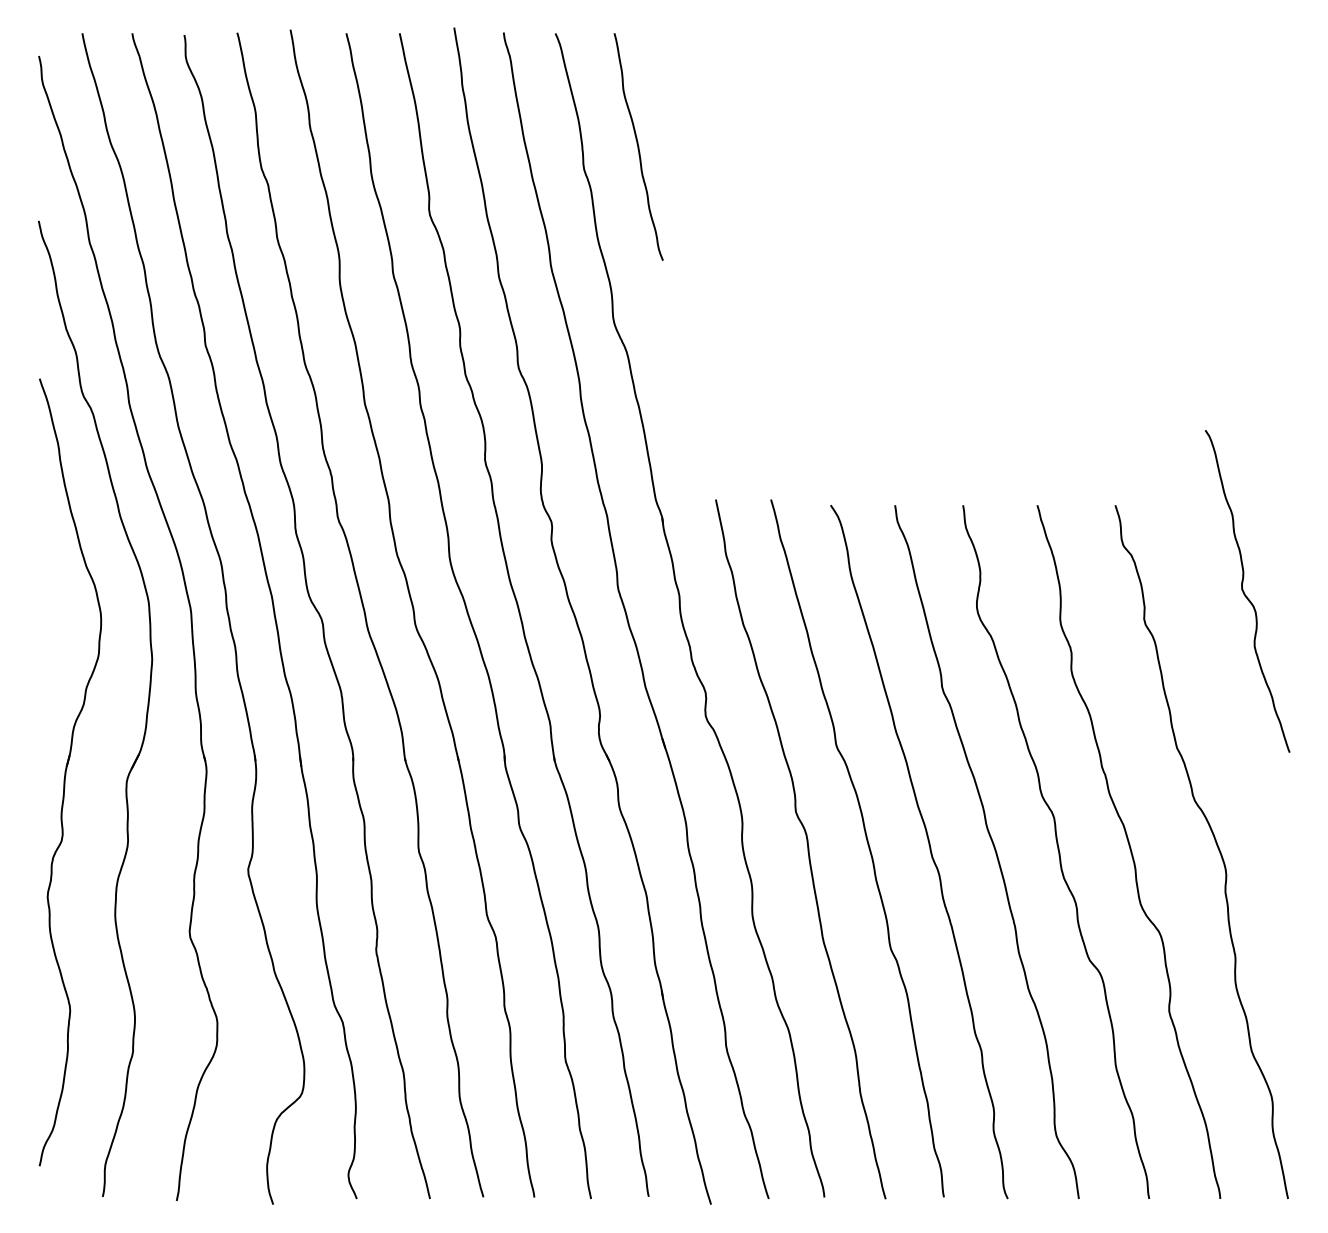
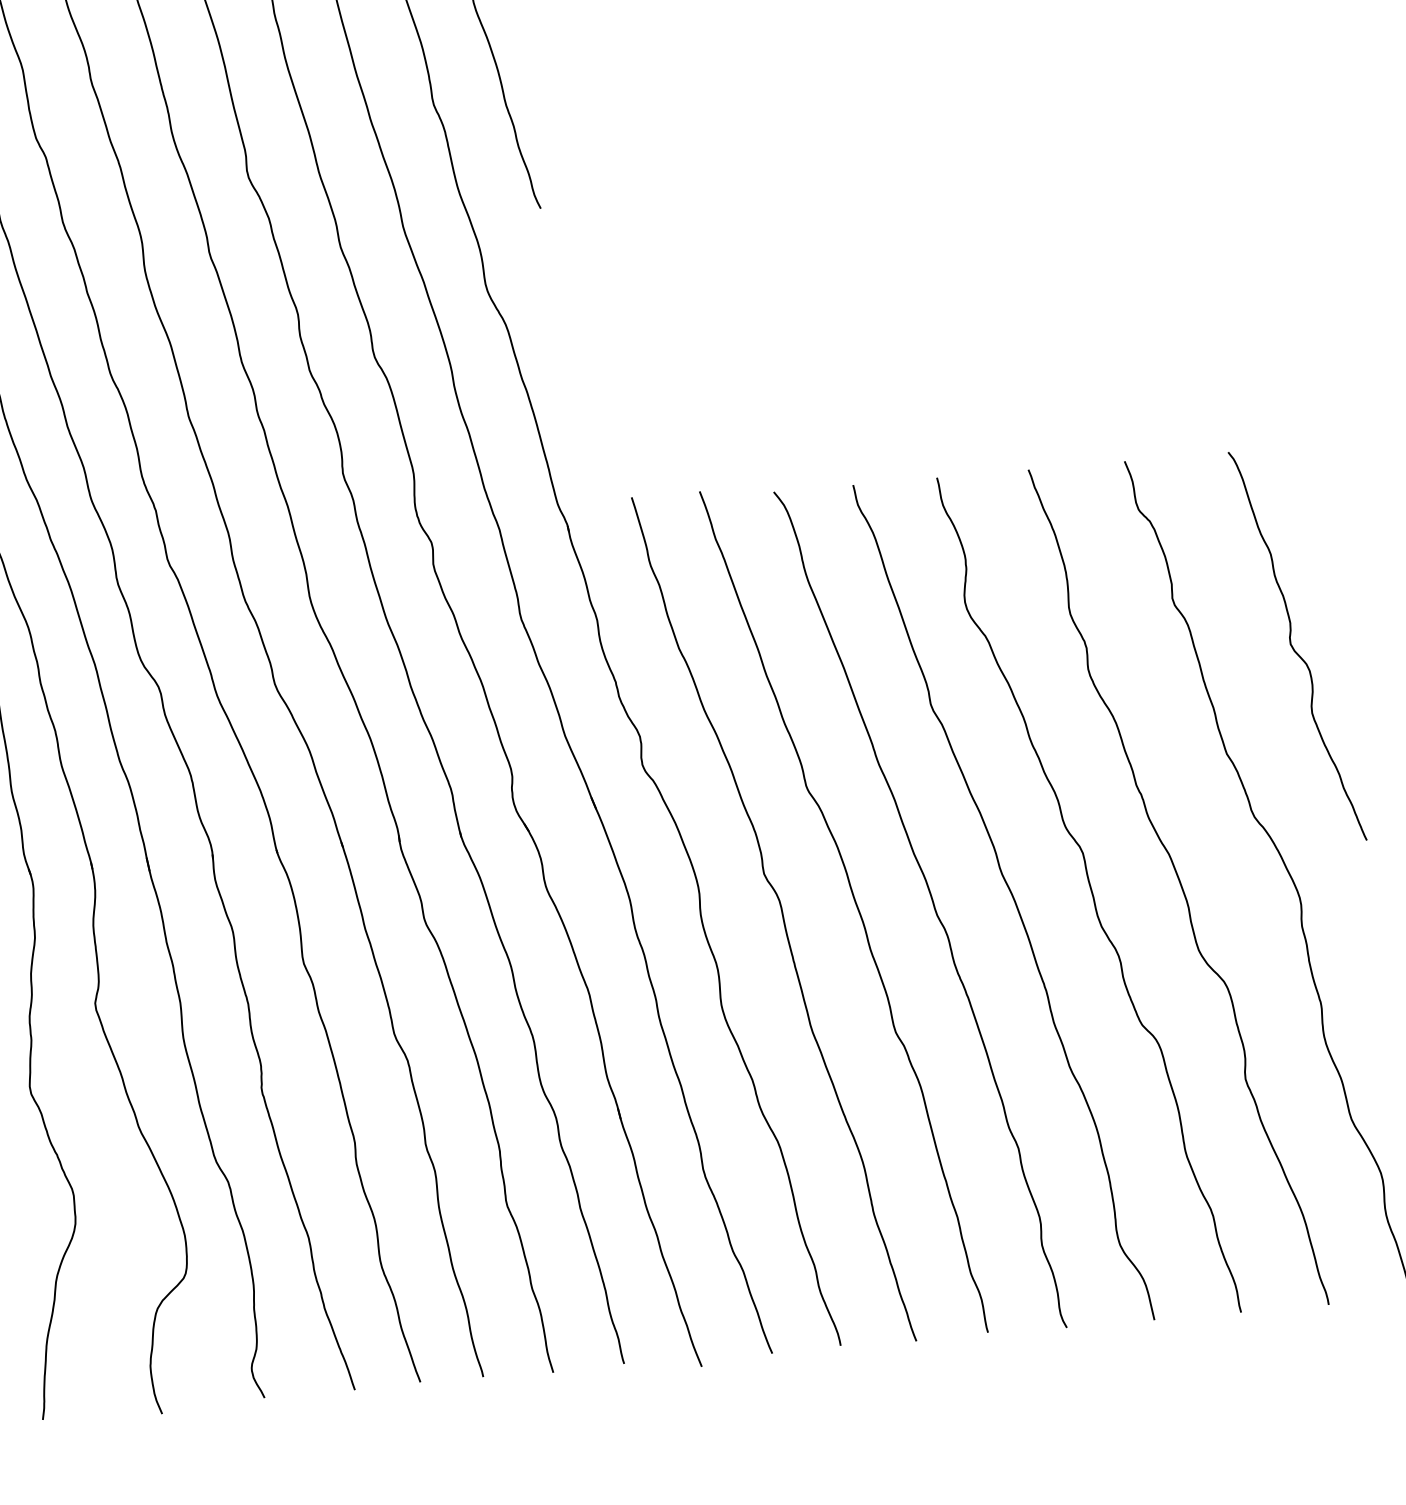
curve: (1245, 593) -> (1295, 649), moved

